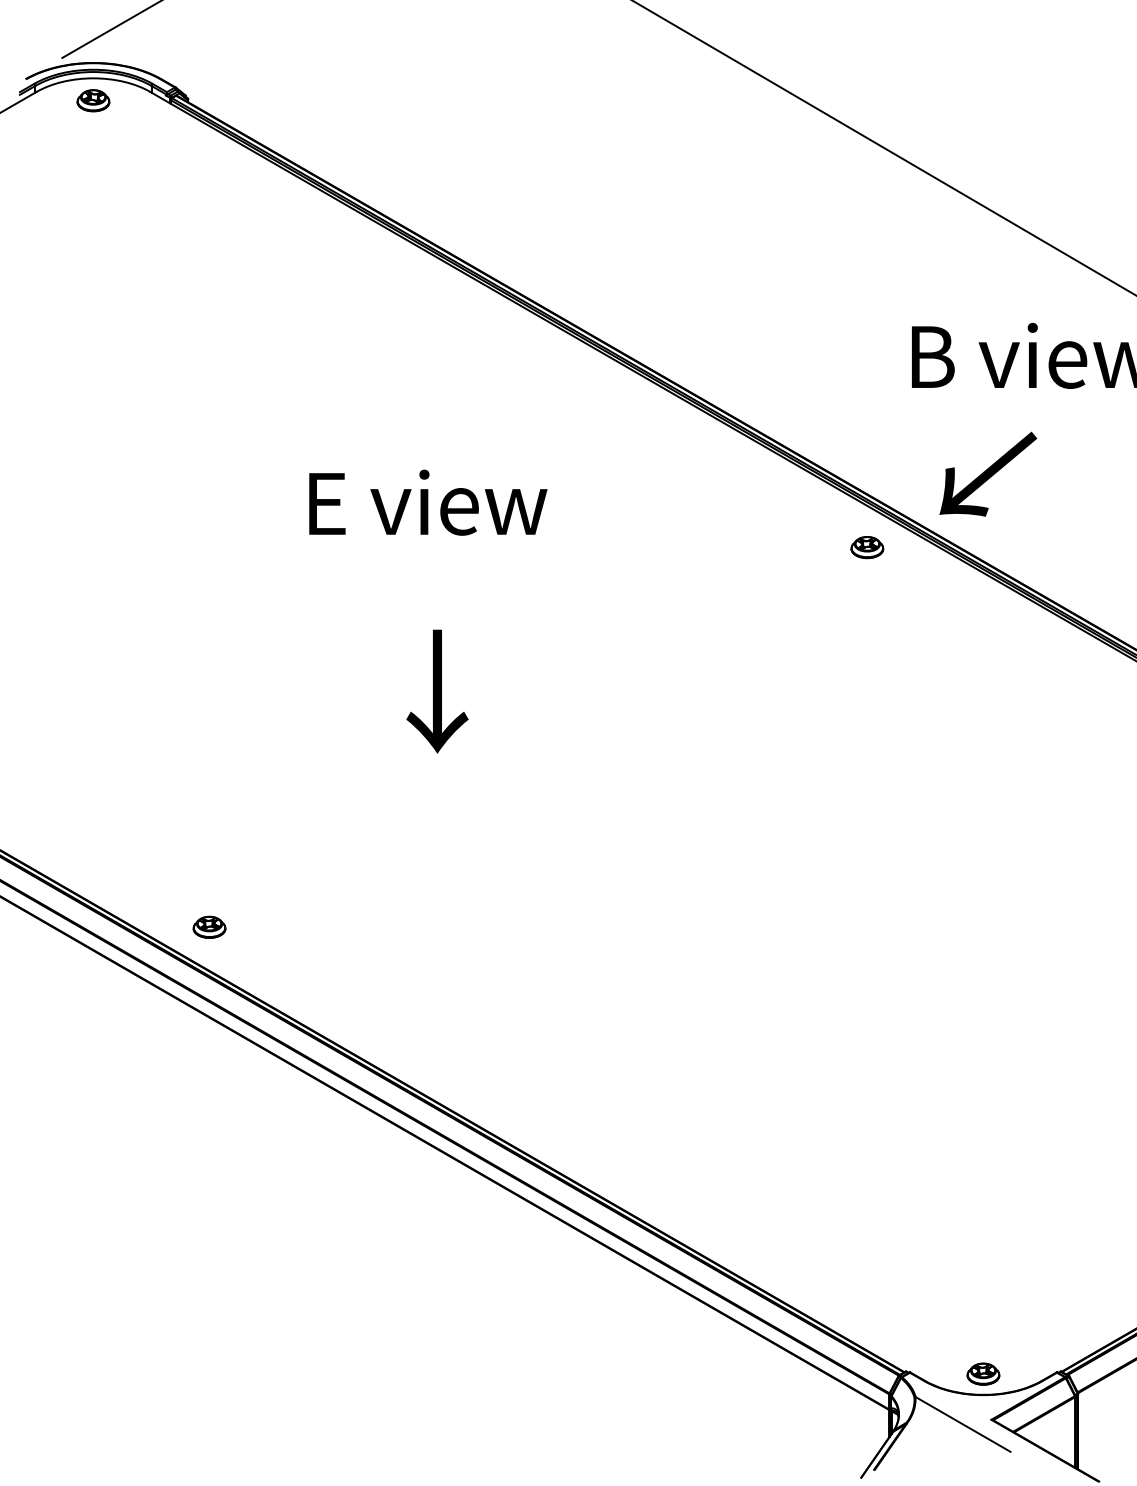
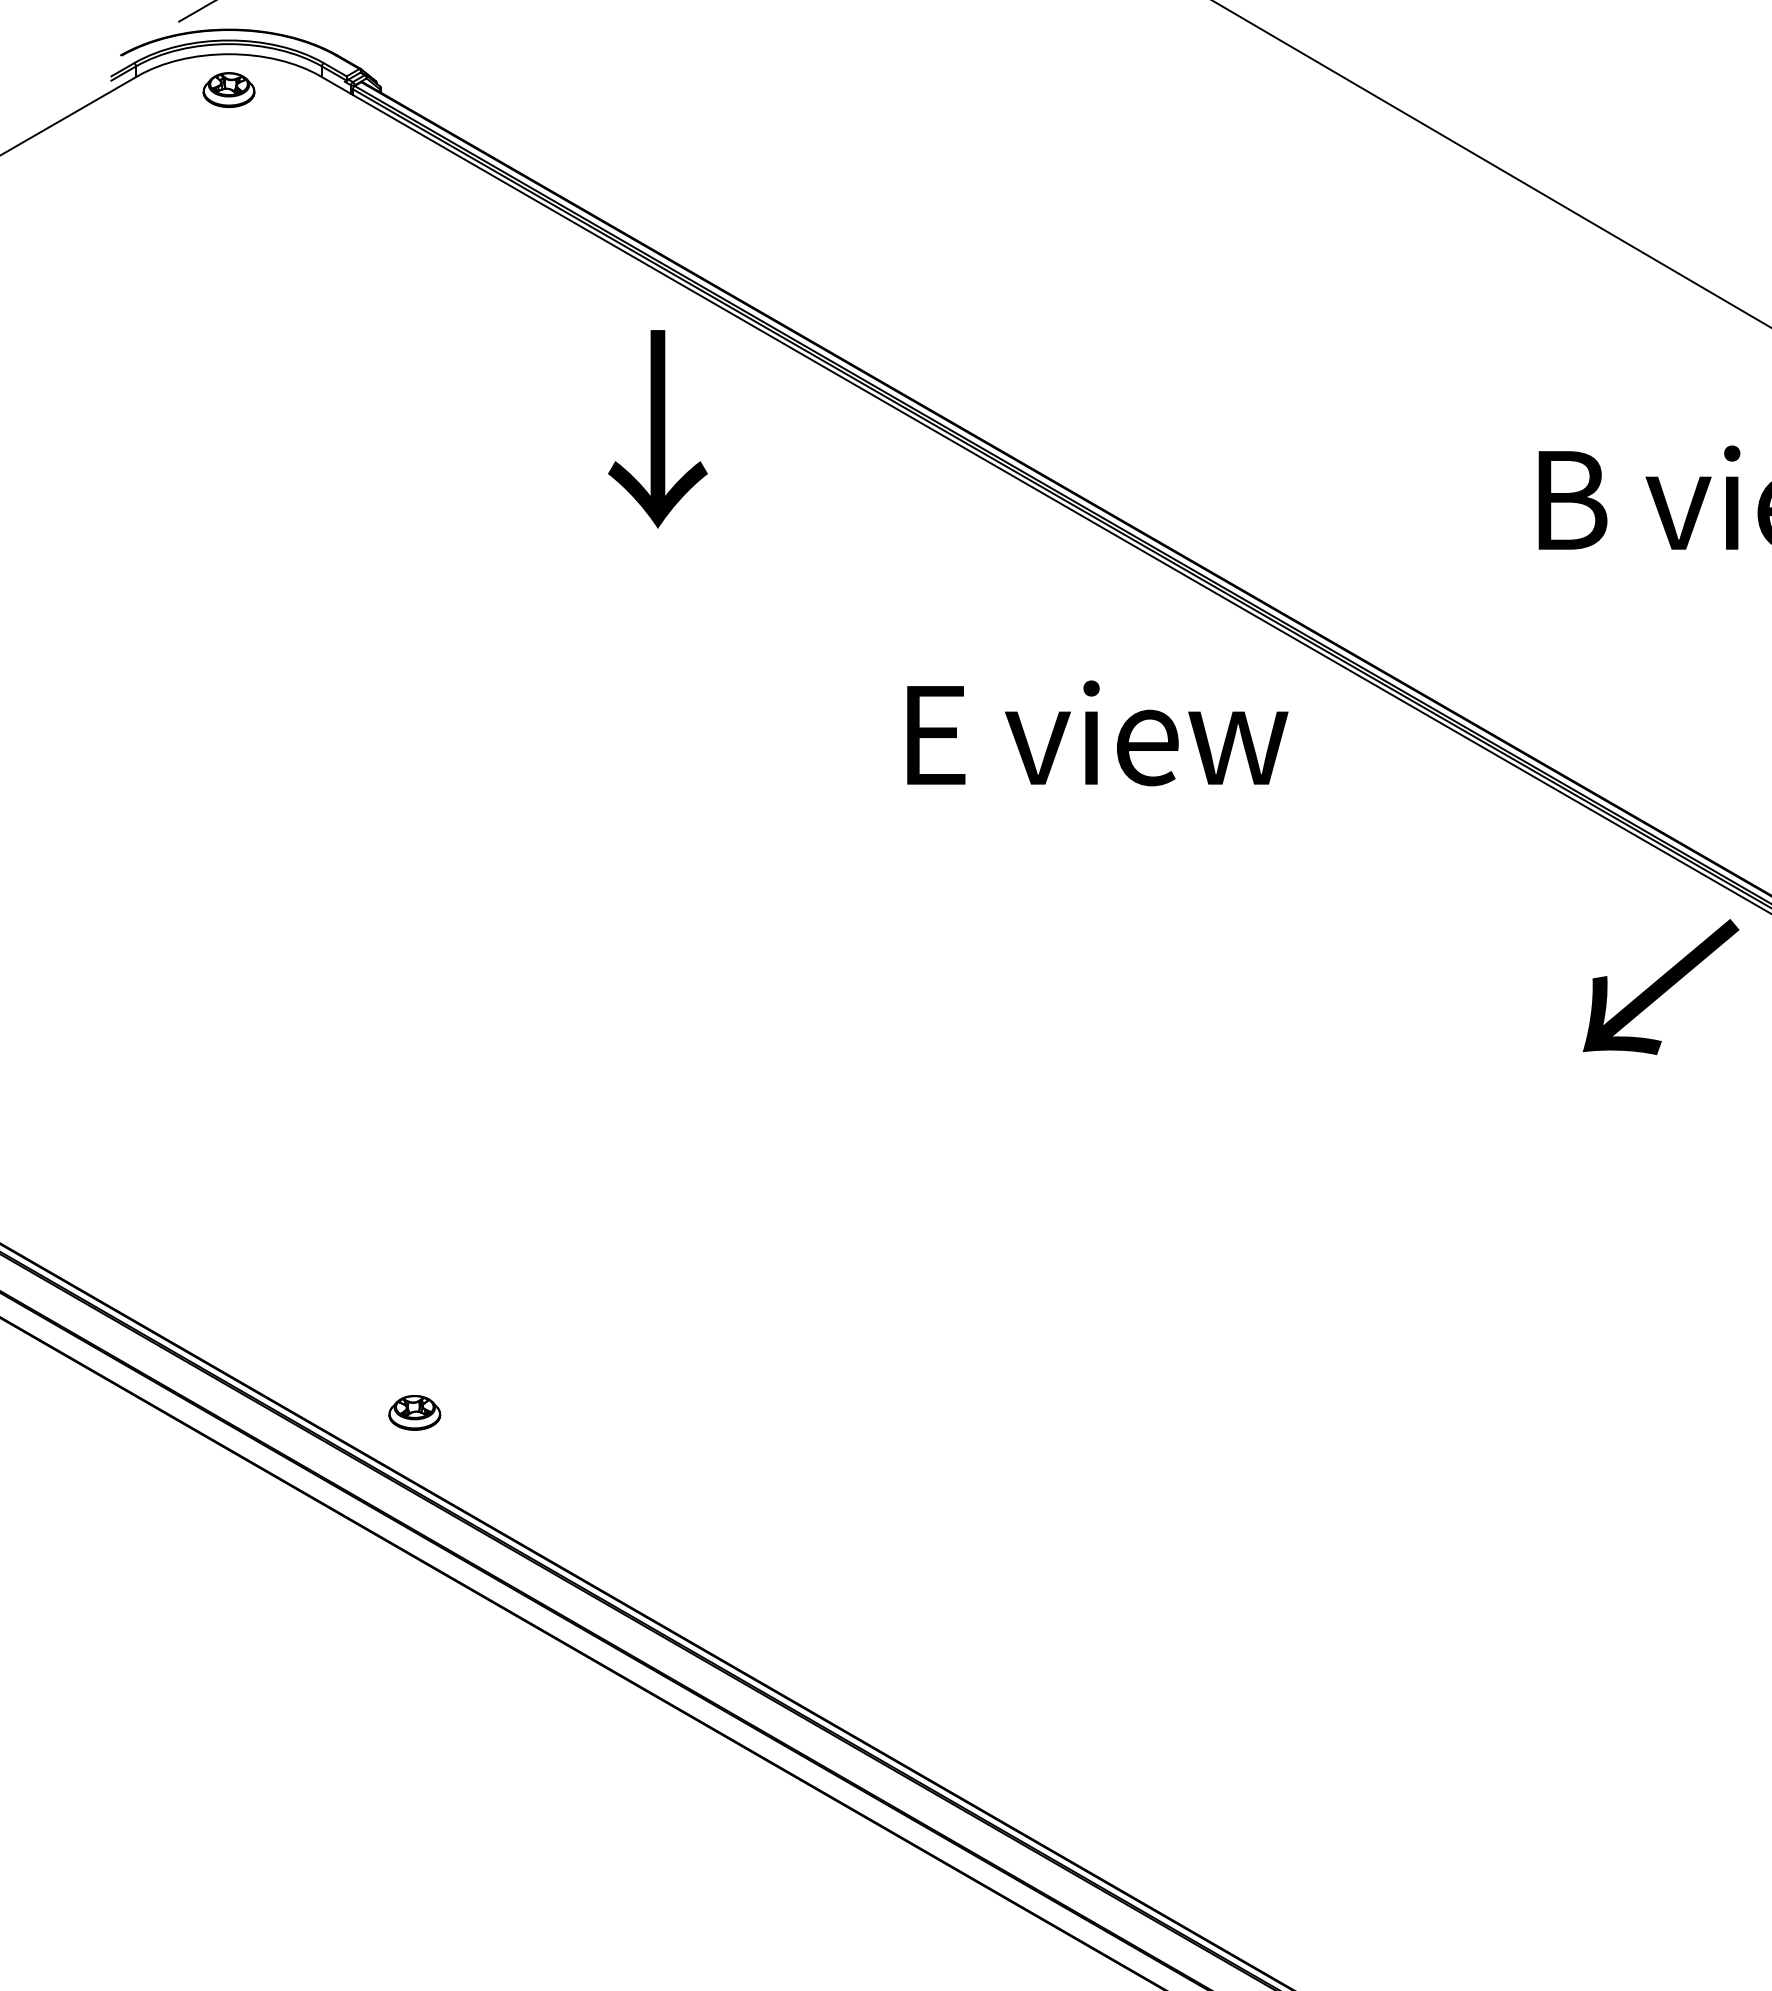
text: (988, 473) -> (1661, 985), moved
text: (428, 502) -> (1098, 733), moved
part: (867, 547) -> (1467, 805), removed
text: (437, 691) -> (657, 428), moved

